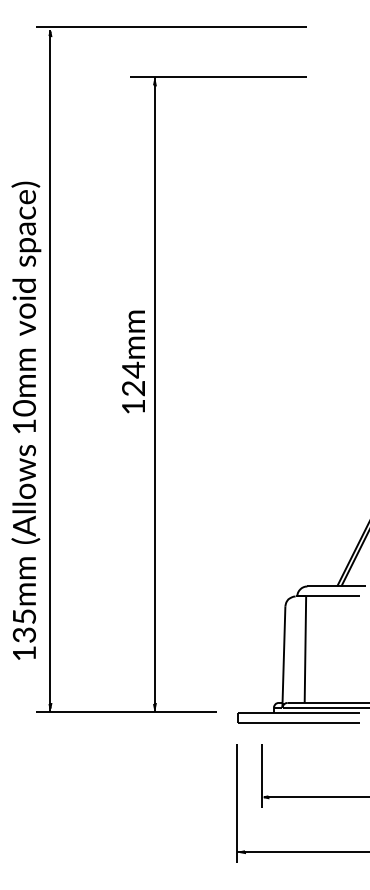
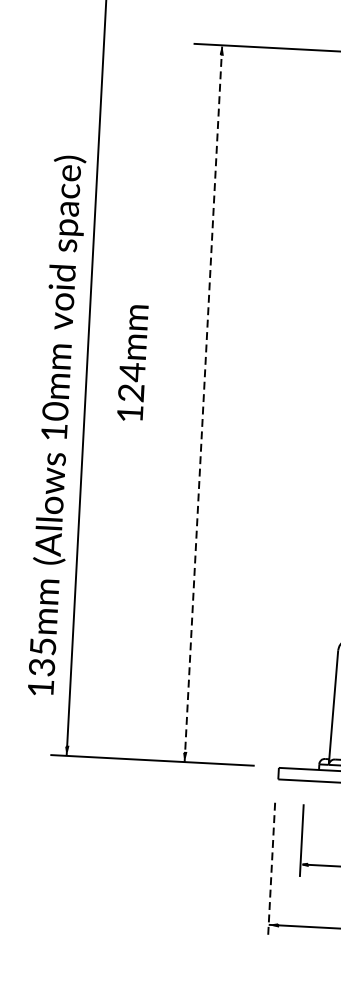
text: (133, 361) -> (132, 362), moved
line: (154, 394) -> (203, 403), solid -> dashed
line: (236, 803) -> (271, 869), solid -> dashed

